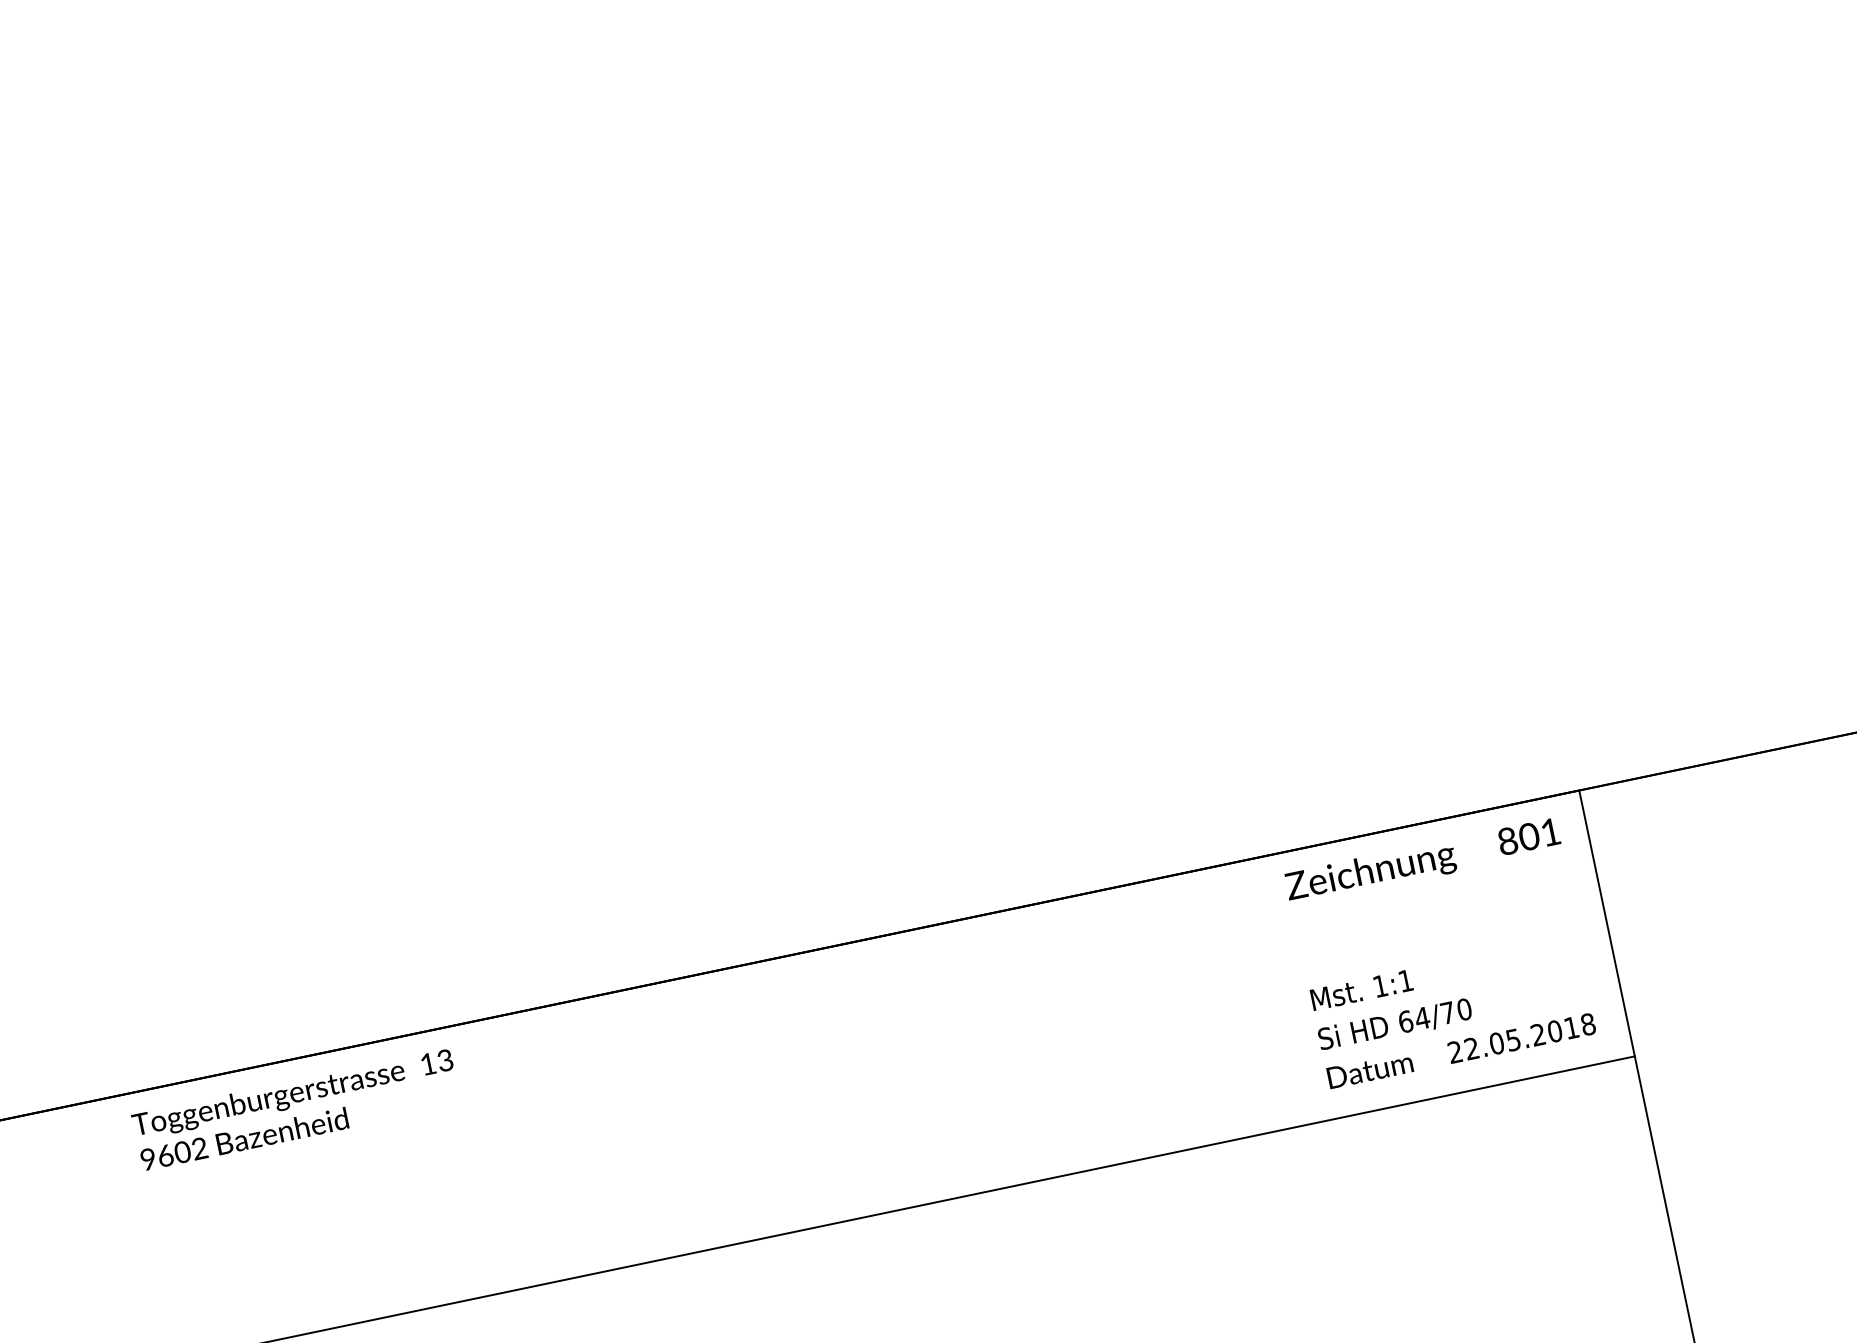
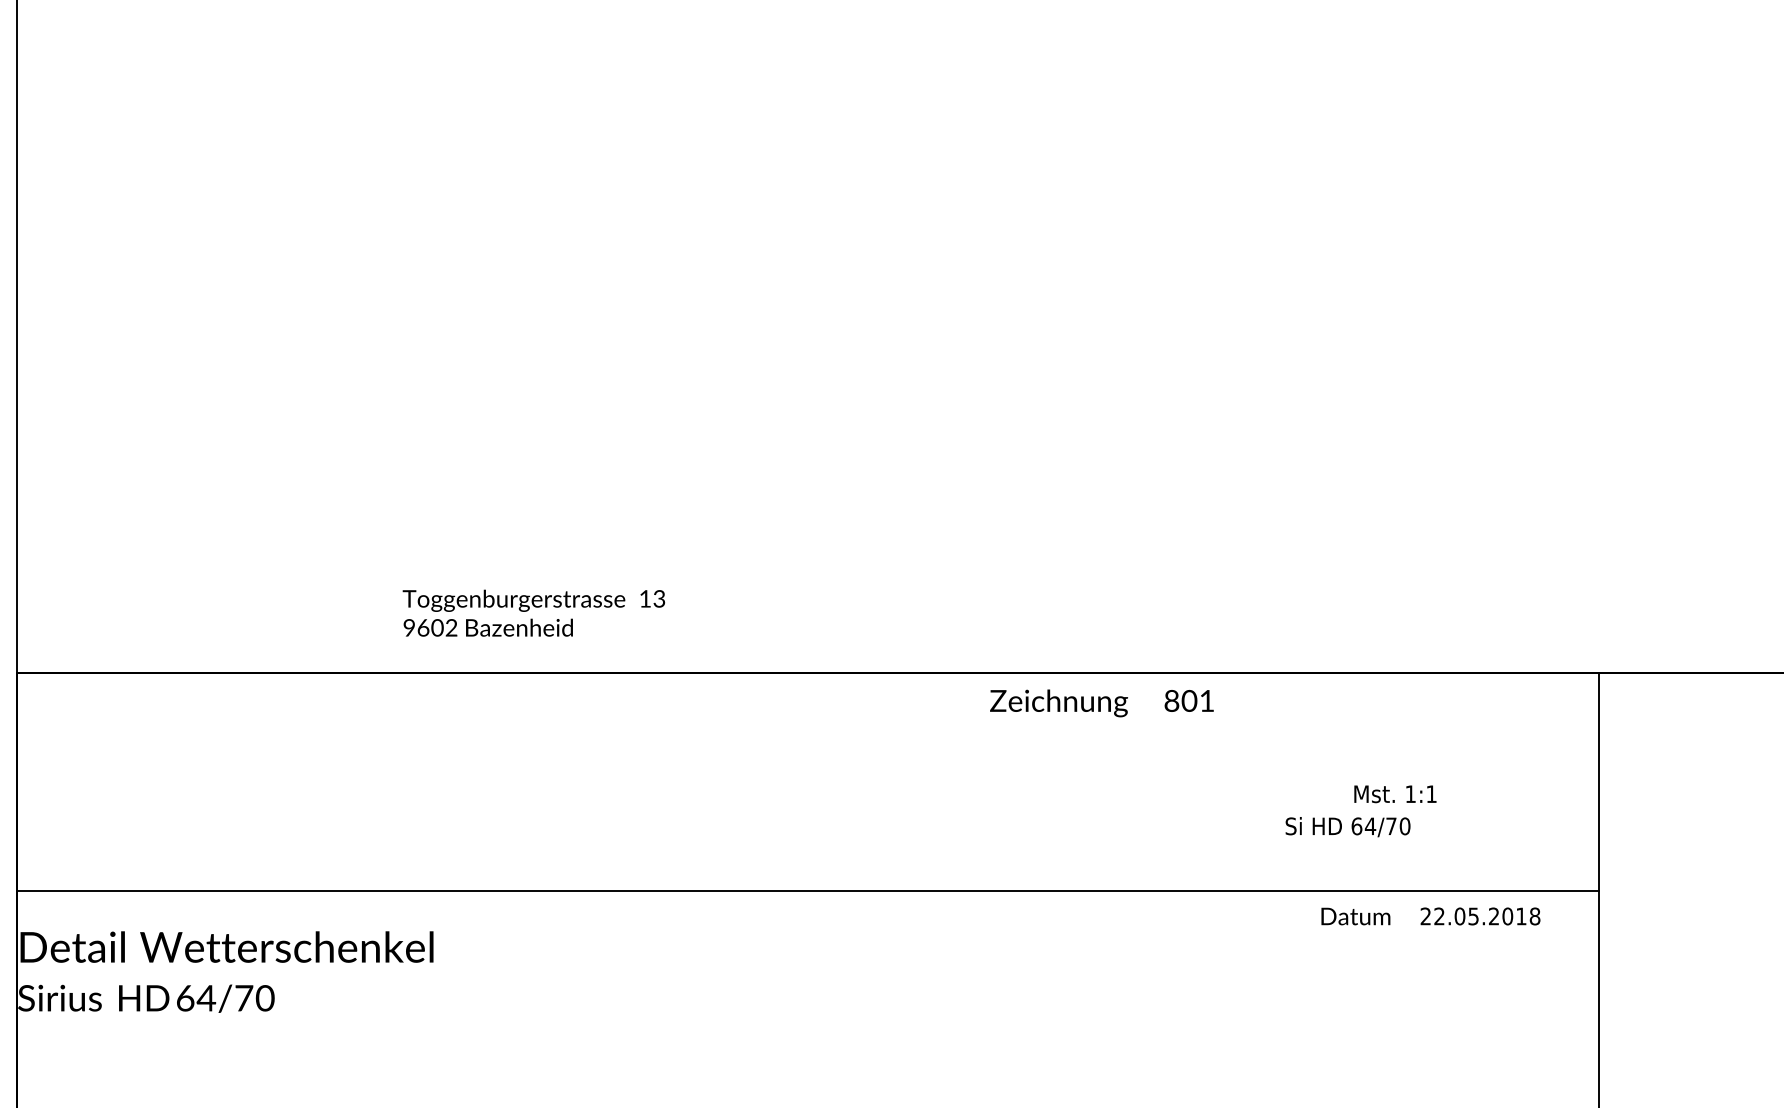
text: (1422, 862) -> (1101, 703), moved
text: (1394, 1025) -> (1347, 827), moved
text: (1460, 1051) -> (1430, 916), moved
text: (295, 1109) -> (533, 612), moved

